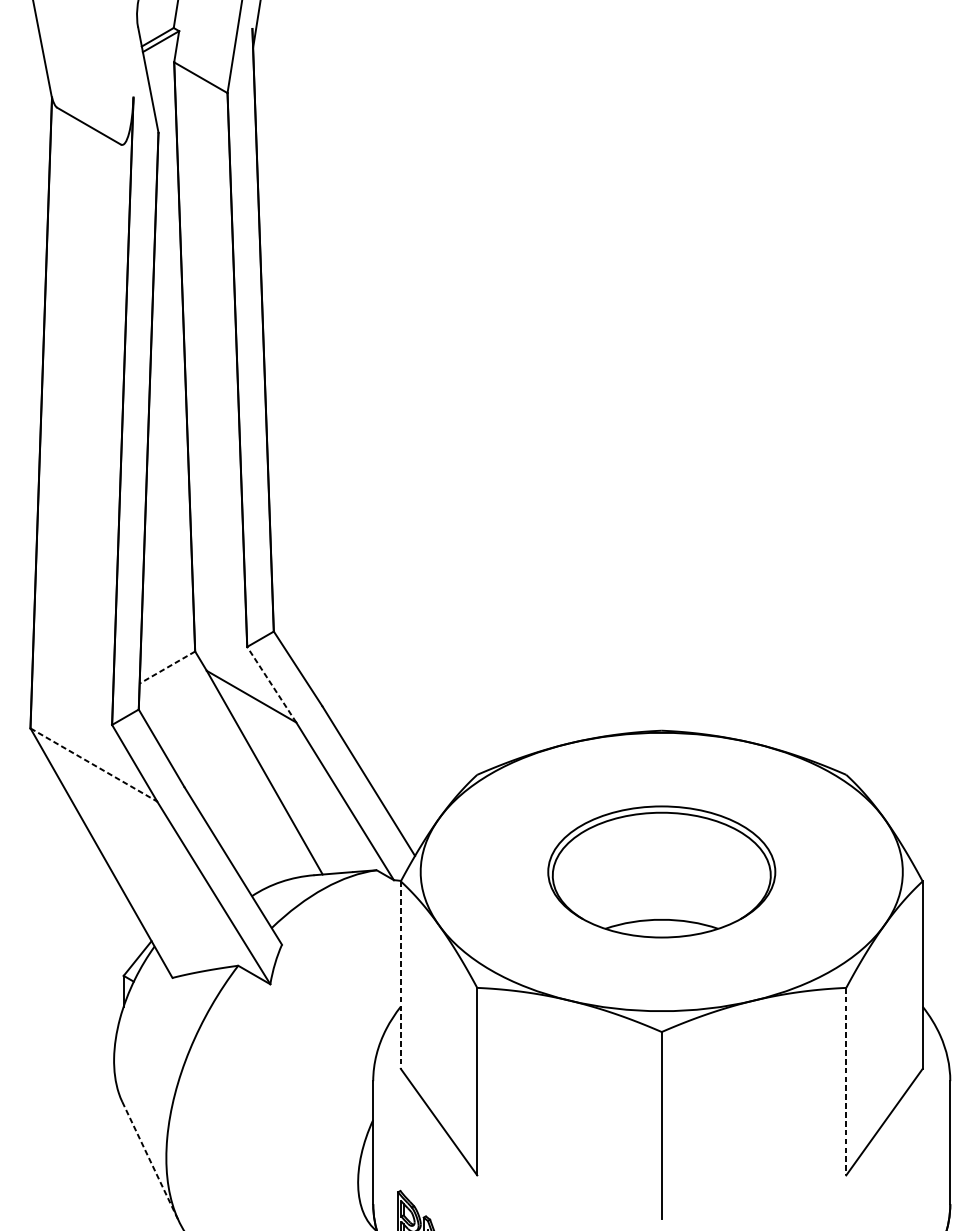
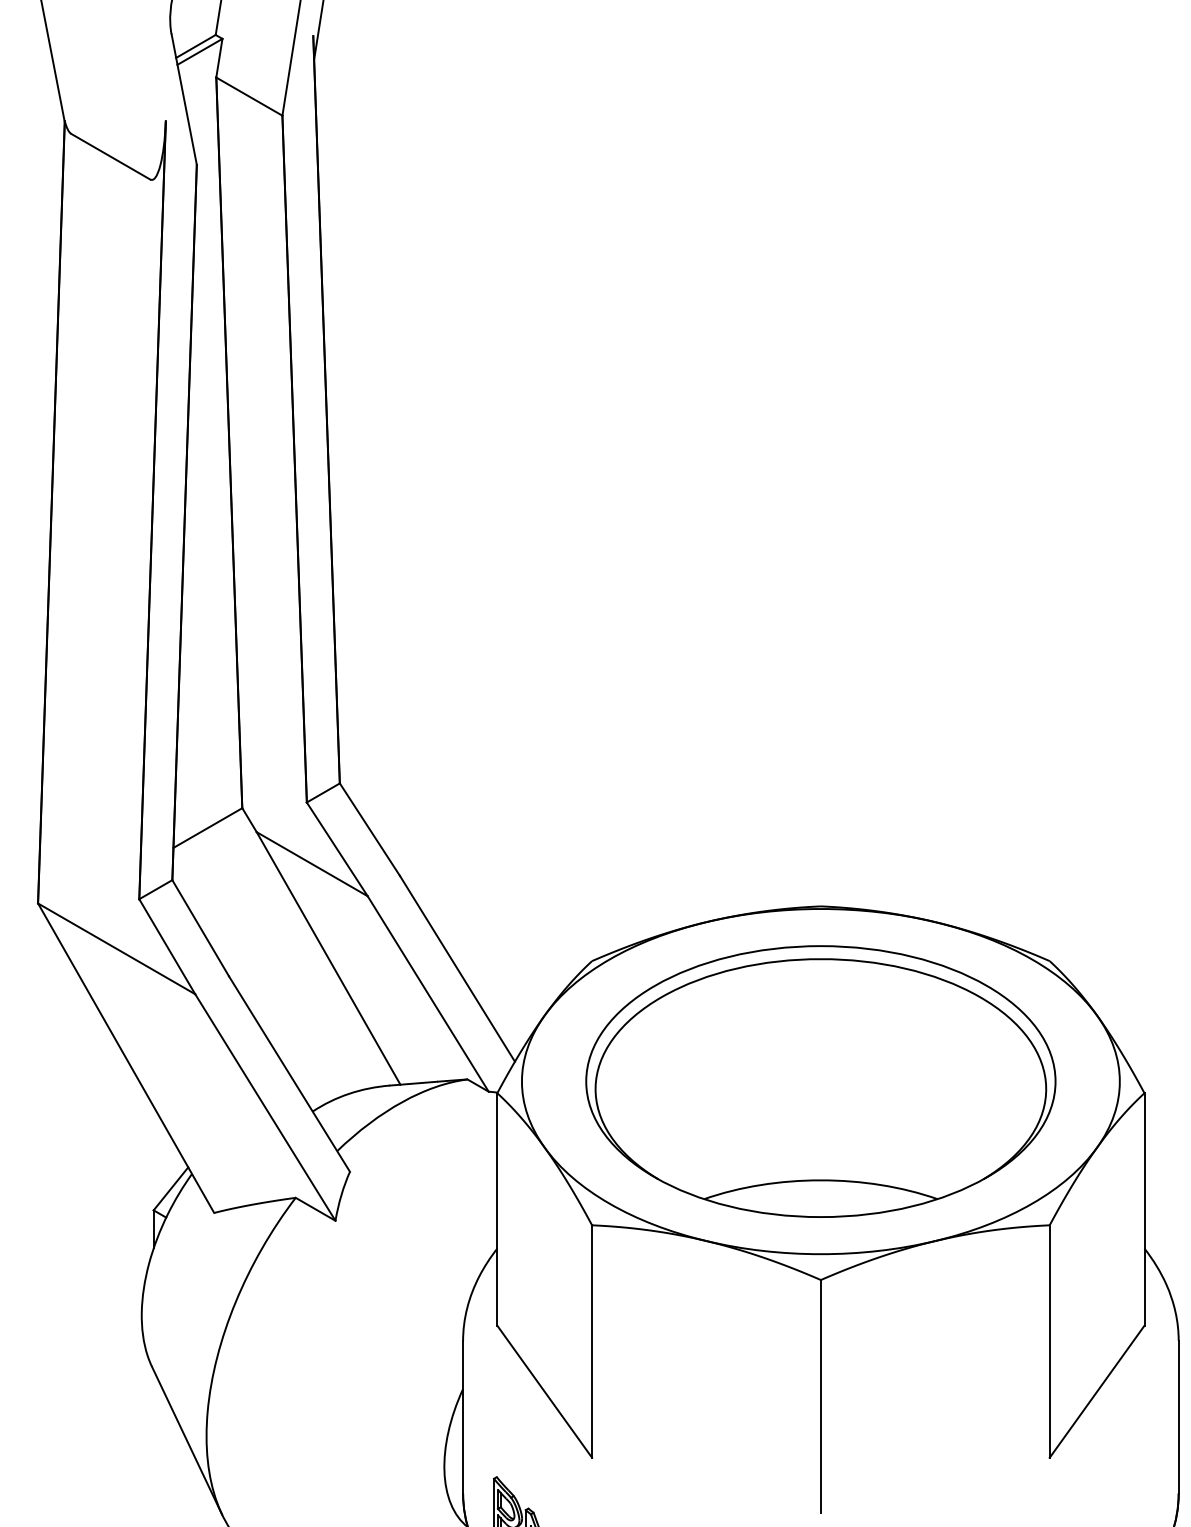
line: (167, 667) -> (207, 828), dashed -> solid
line: (271, 684) -> (337, 849), dashed -> solid
line: (93, 764) -> (116, 948), dashed -> solid
part: (661, 871) -> (820, 1081), size x1.67
line: (400, 975) -> (497, 1209), dashed -> solid
line: (846, 1082) -> (1049, 1342), dashed -> solid
line: (150, 1161) -> (187, 1440), dashed -> solid

